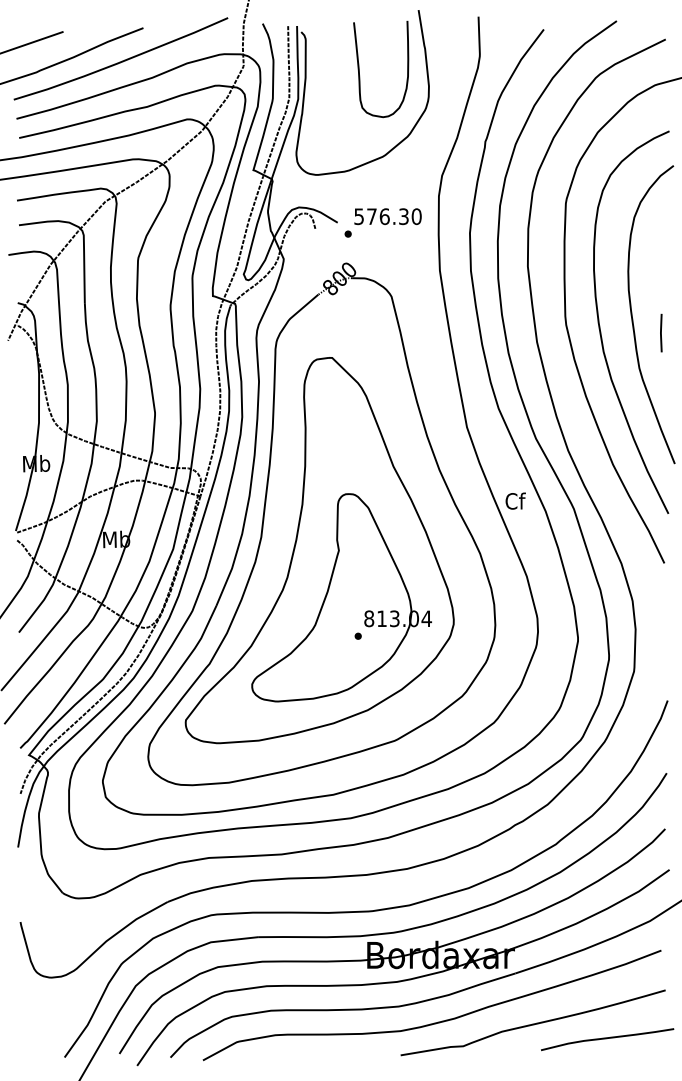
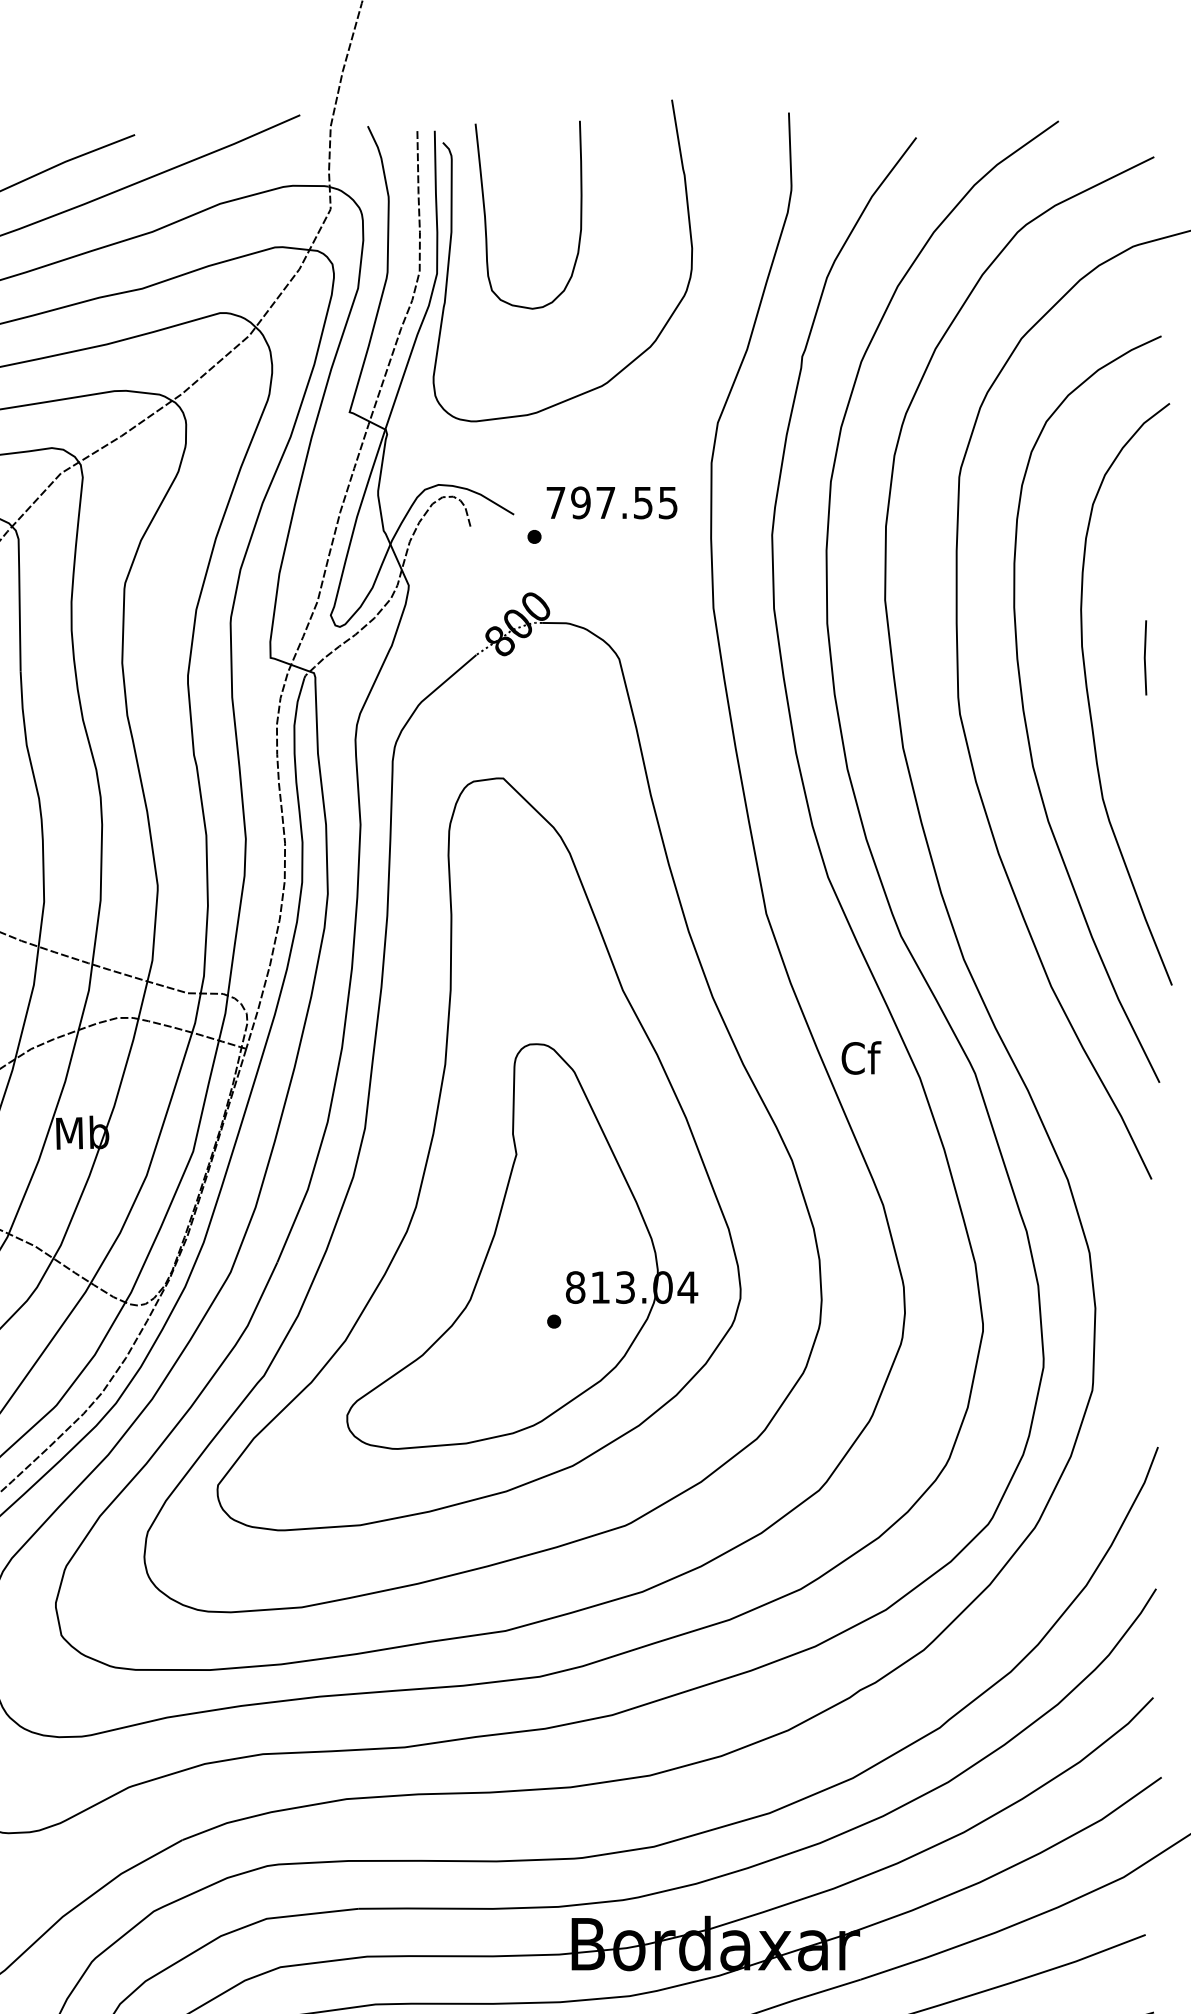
curve: (359, 69) -> (486, 215), moved
text: (387, 216) -> (611, 502), 576.30 -> 797.55
line: (661, 332) -> (1145, 656), moved

